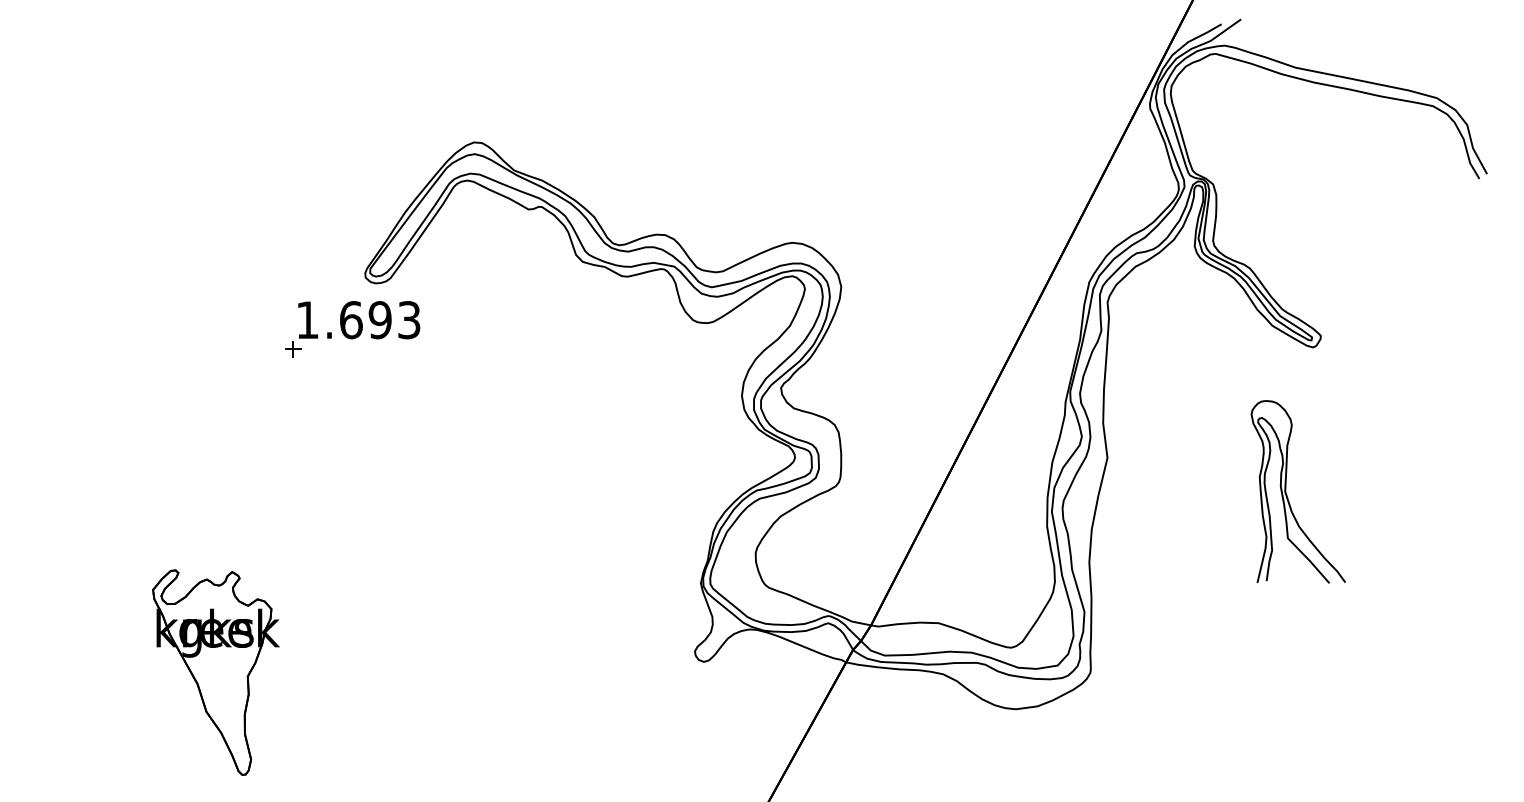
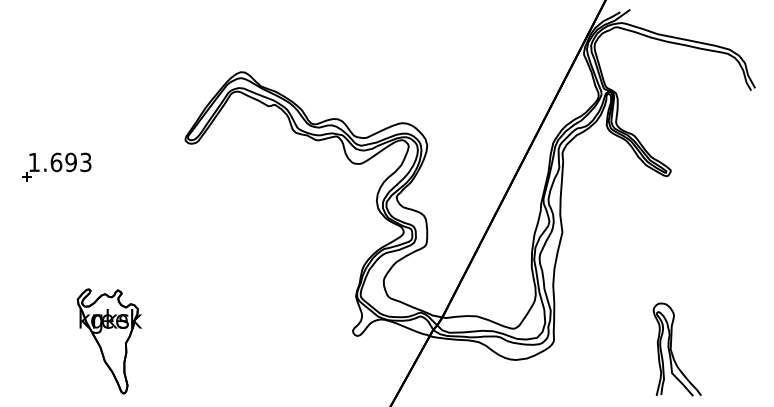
part: (351, 328) -> (56, 166), moved
part: (1296, 491) -> (676, 349), moved

